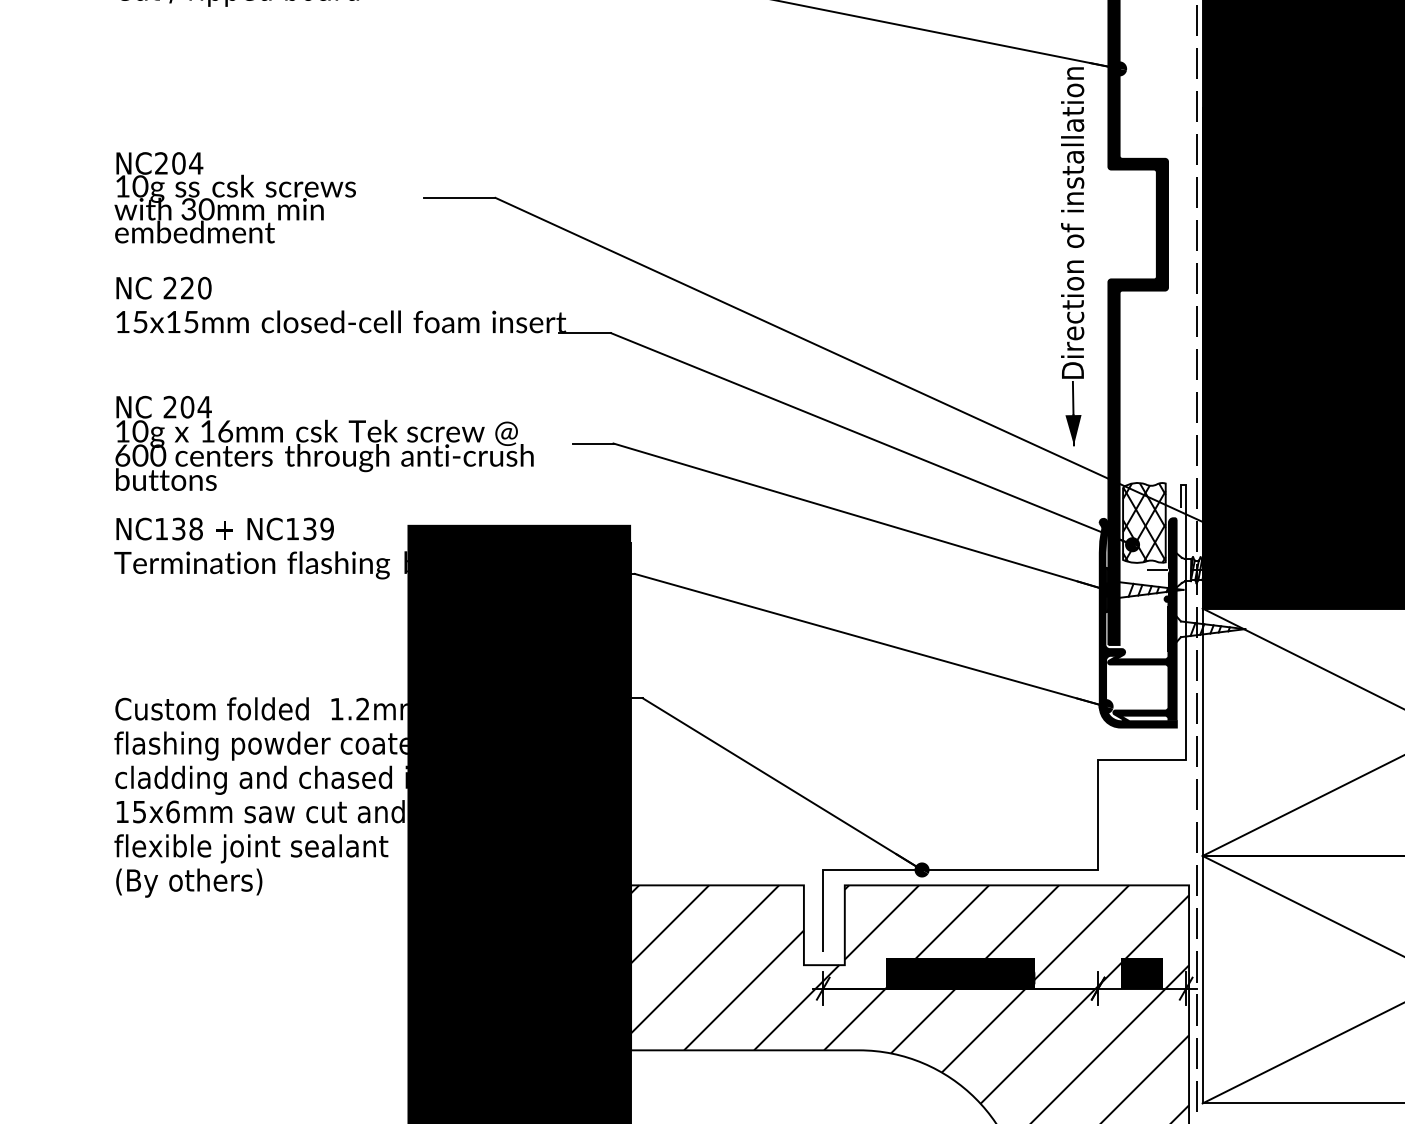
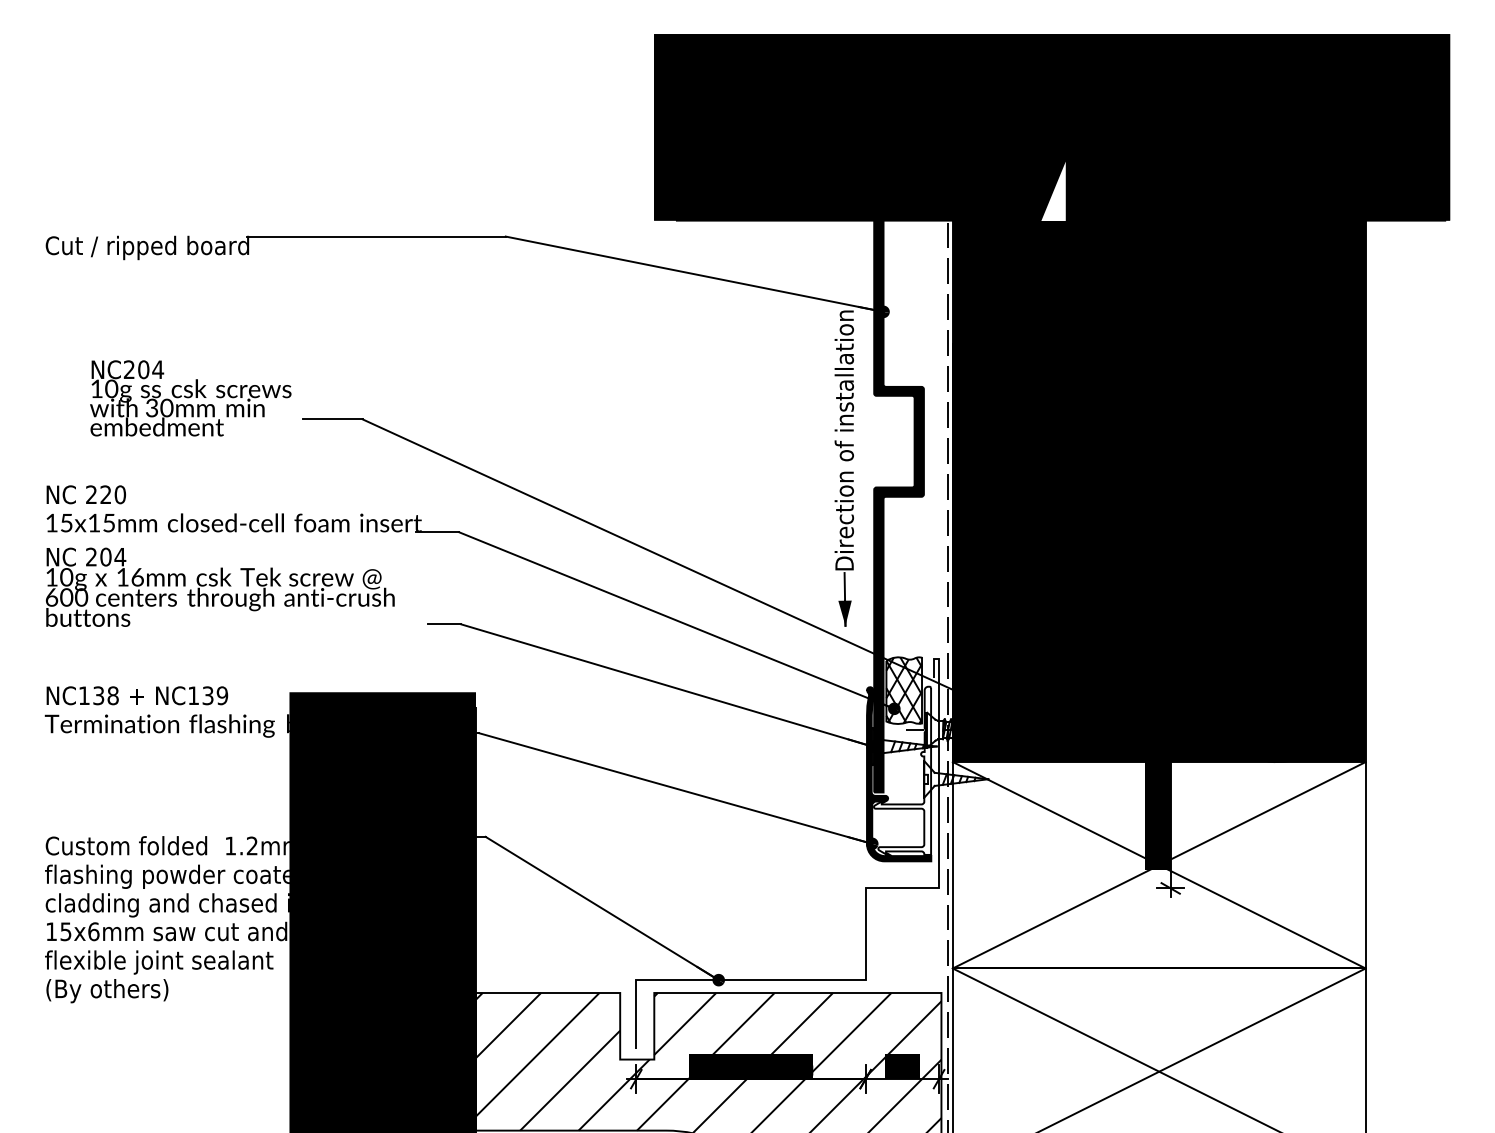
text: (234, 197) -> (190, 398), moved
text: (323, 442) -> (219, 586), moved
fill: (1142, 618) -> (902, 770), removed

